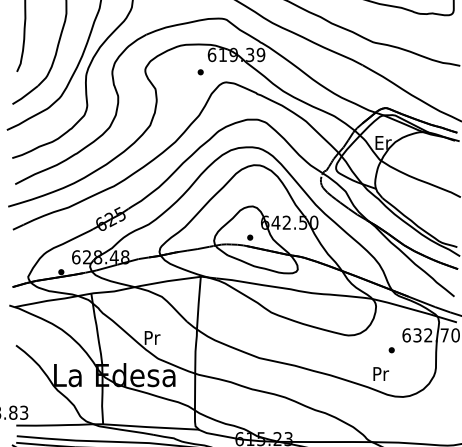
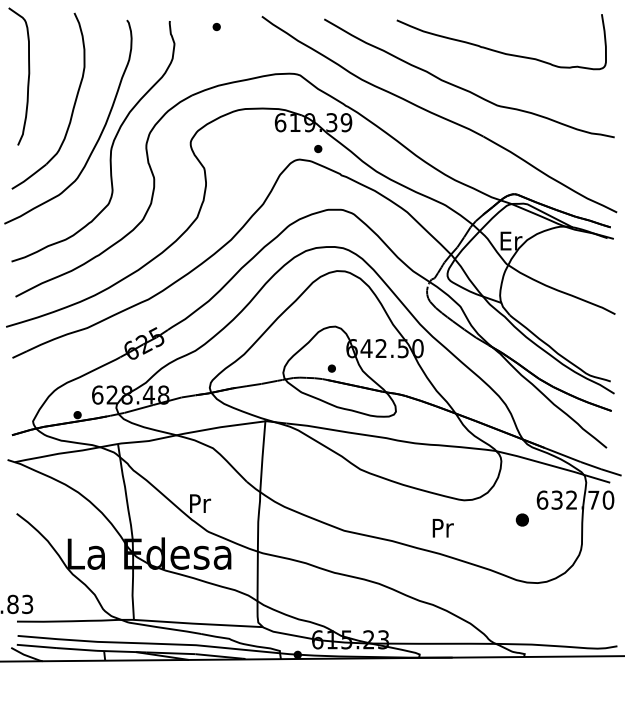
part: (200, 72) -> (318, 149), moved
part: (391, 350) -> (522, 520), size x1.6
text: (380, 374) -> (442, 528), moved

